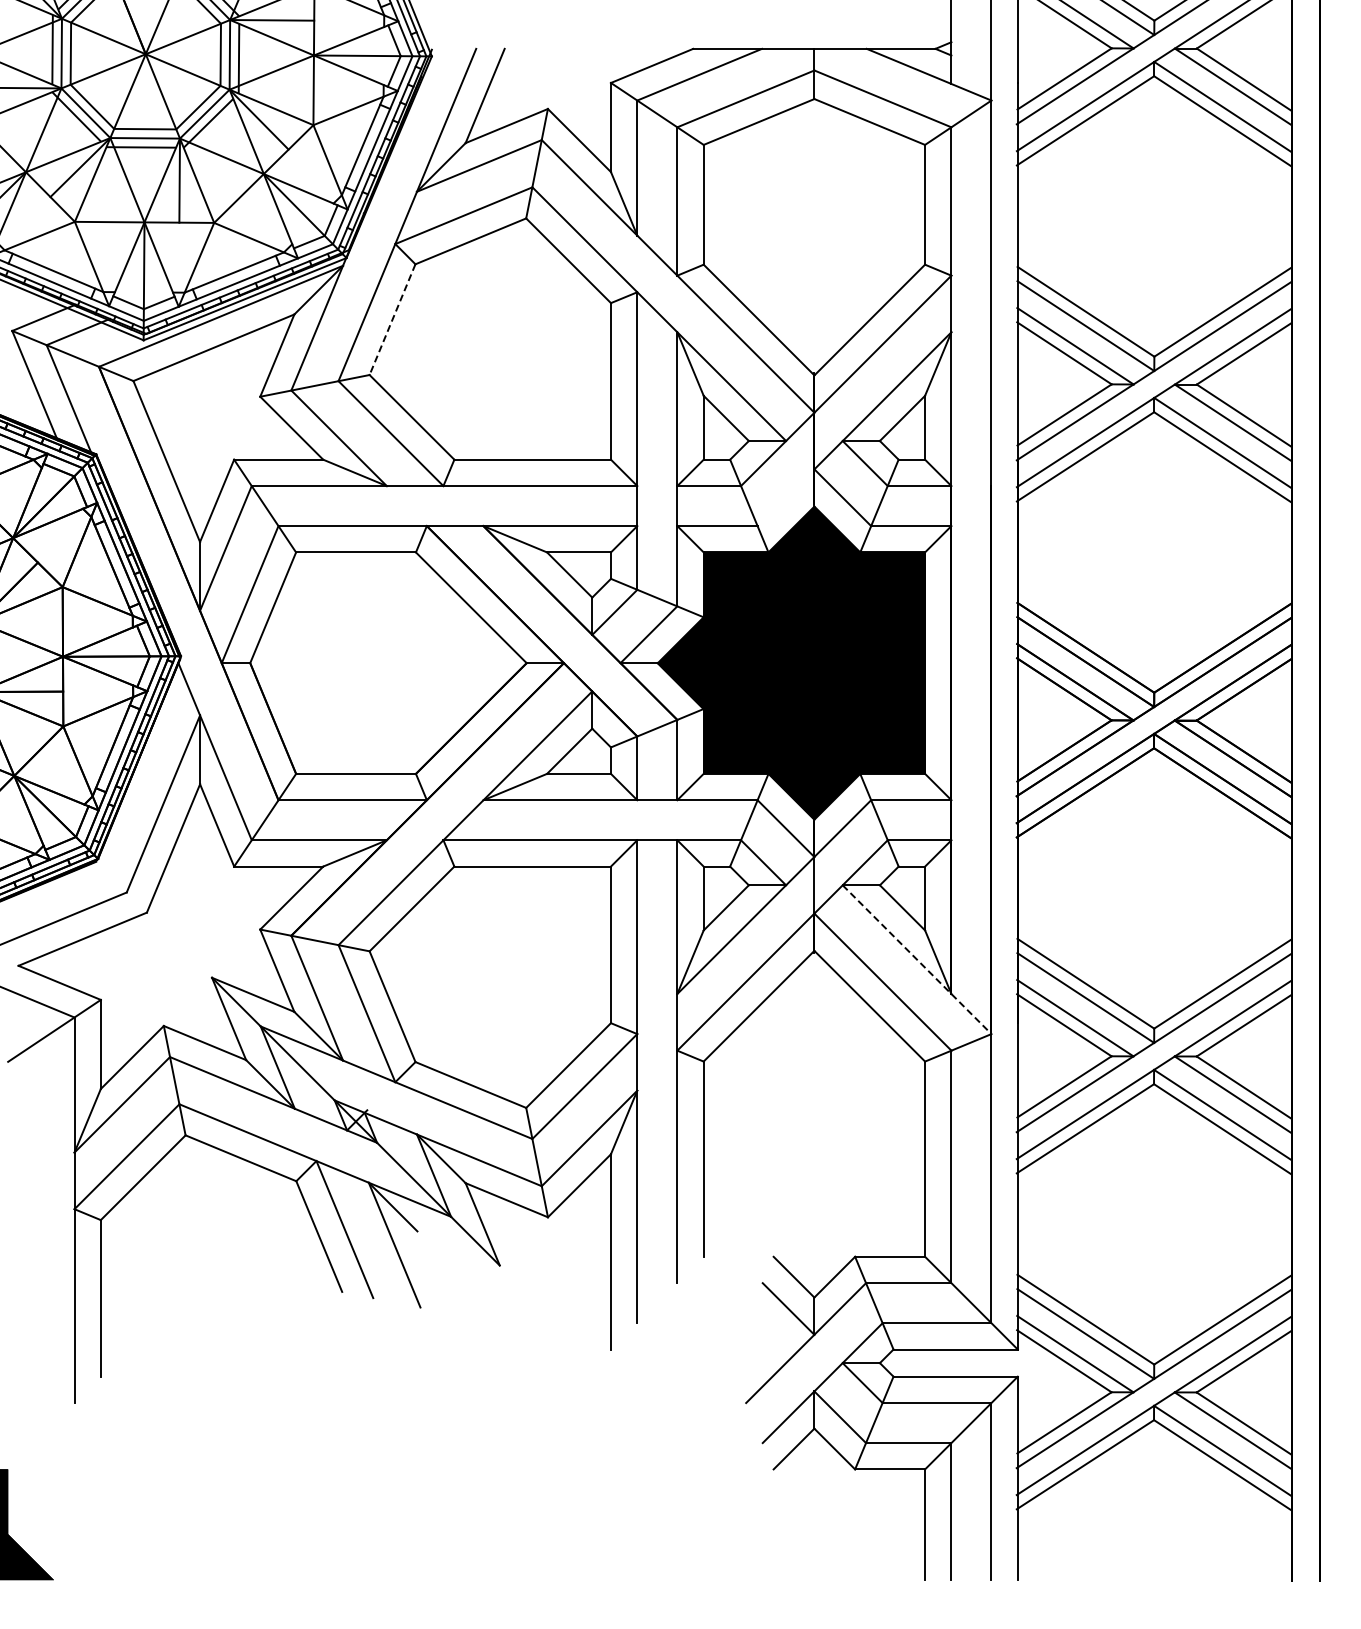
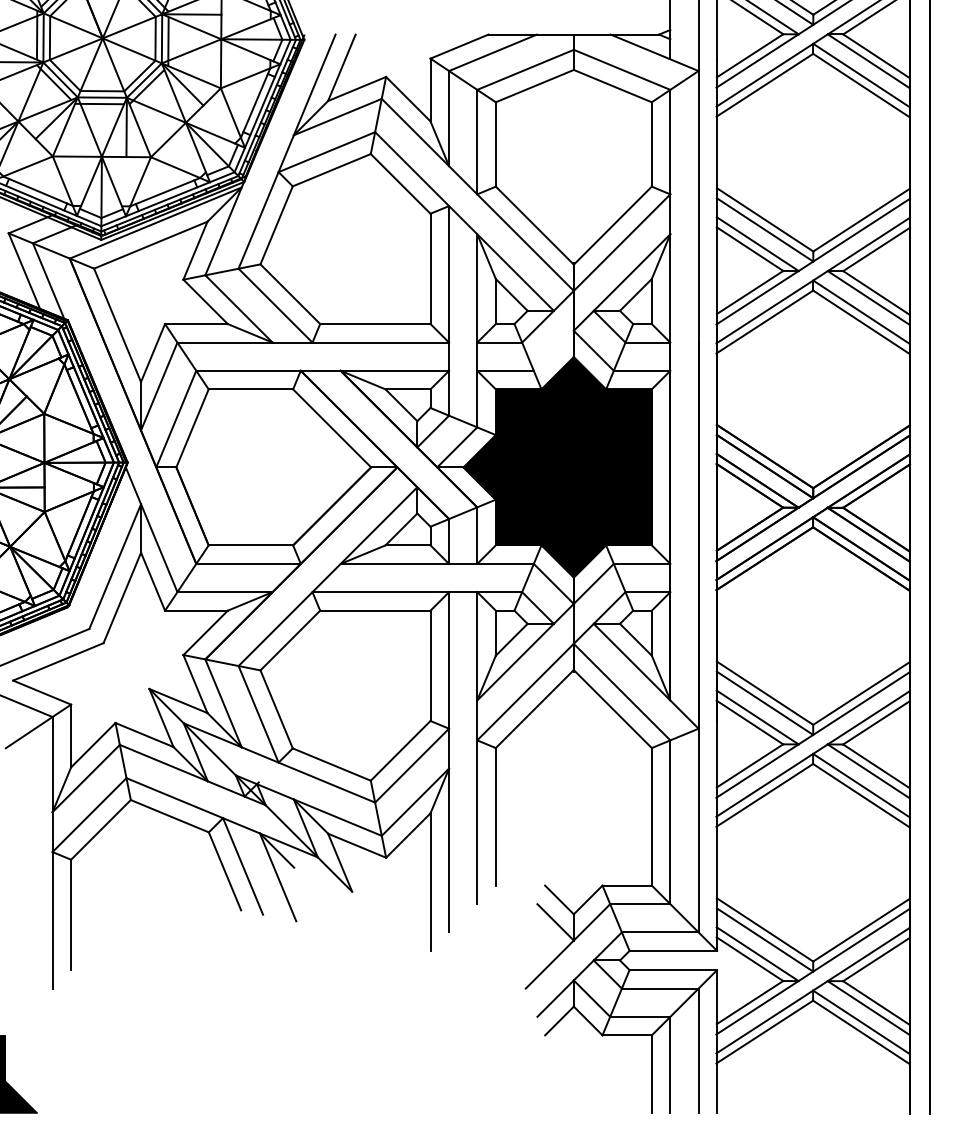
line: (392, 319) -> (276, 225), dashed -> solid
line: (917, 960) -> (646, 676), dashed -> solid

